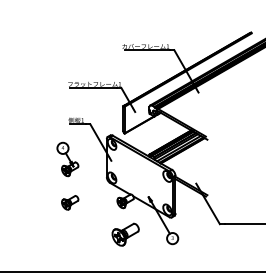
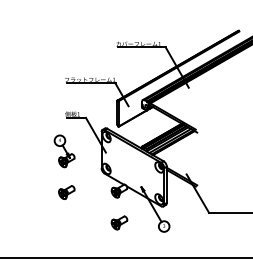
part: (125, 234) -> (119, 222), size x0.62

